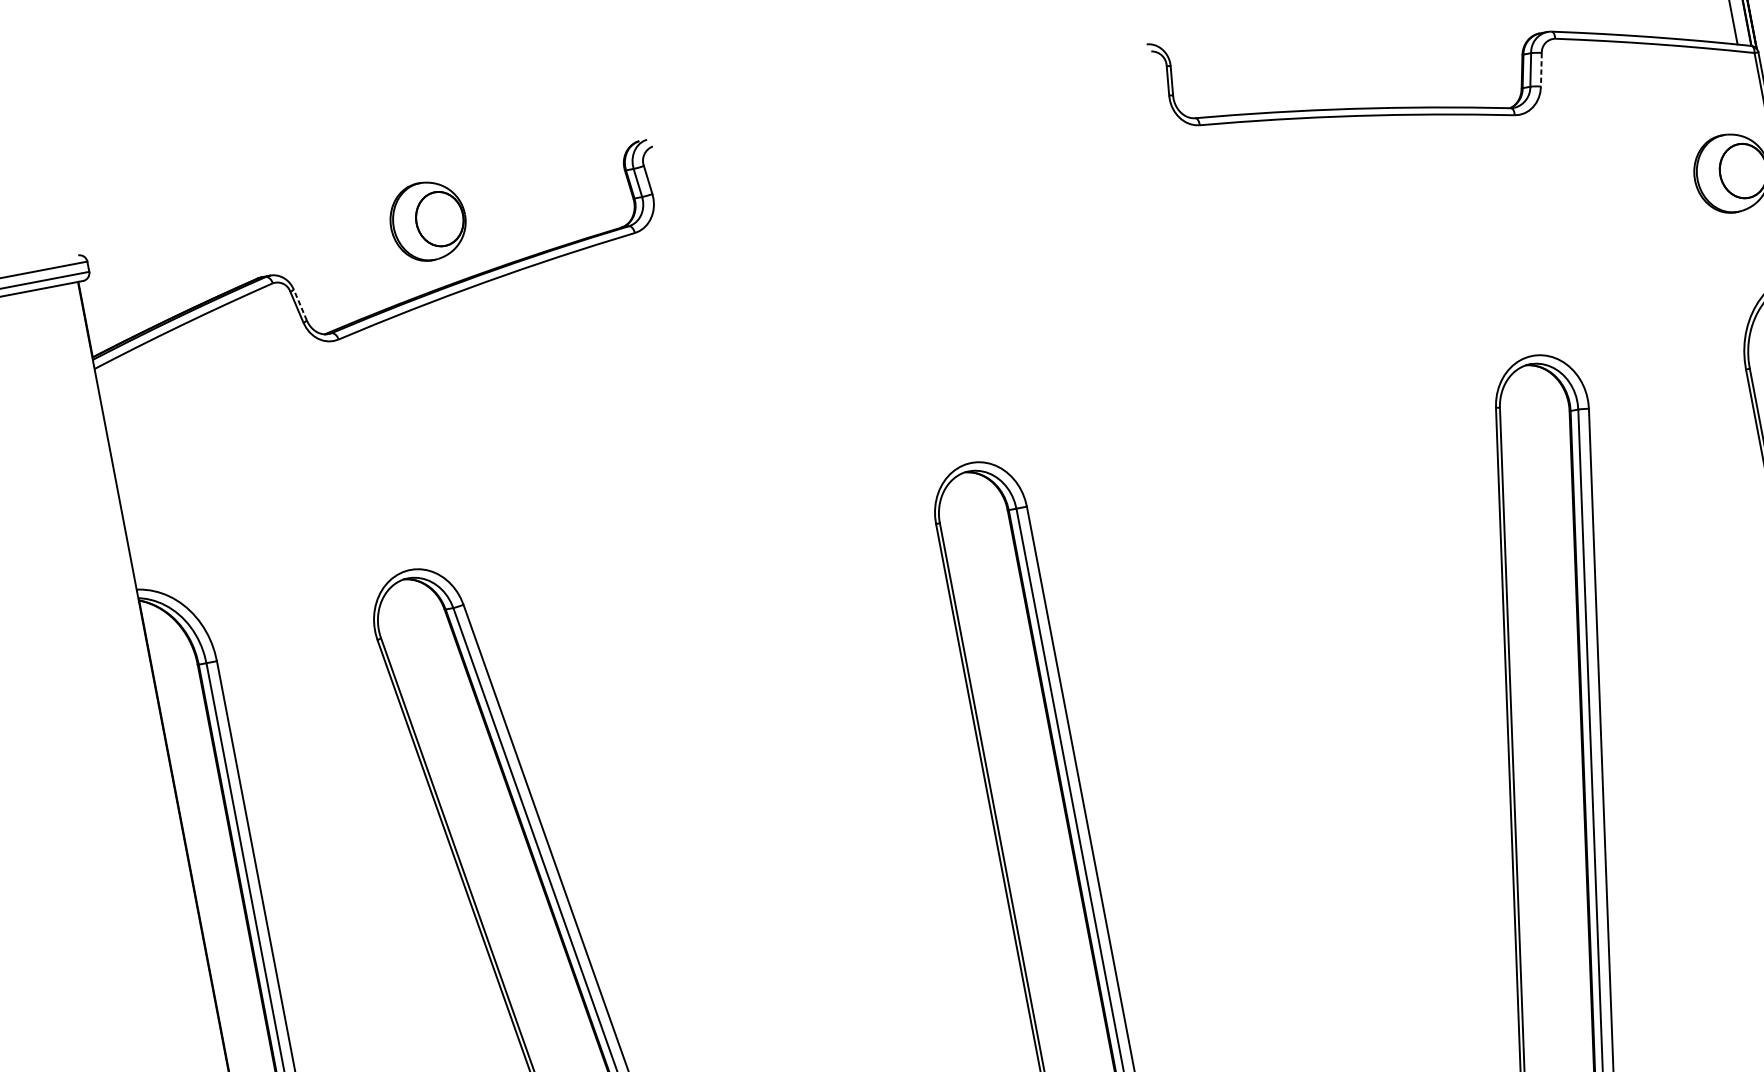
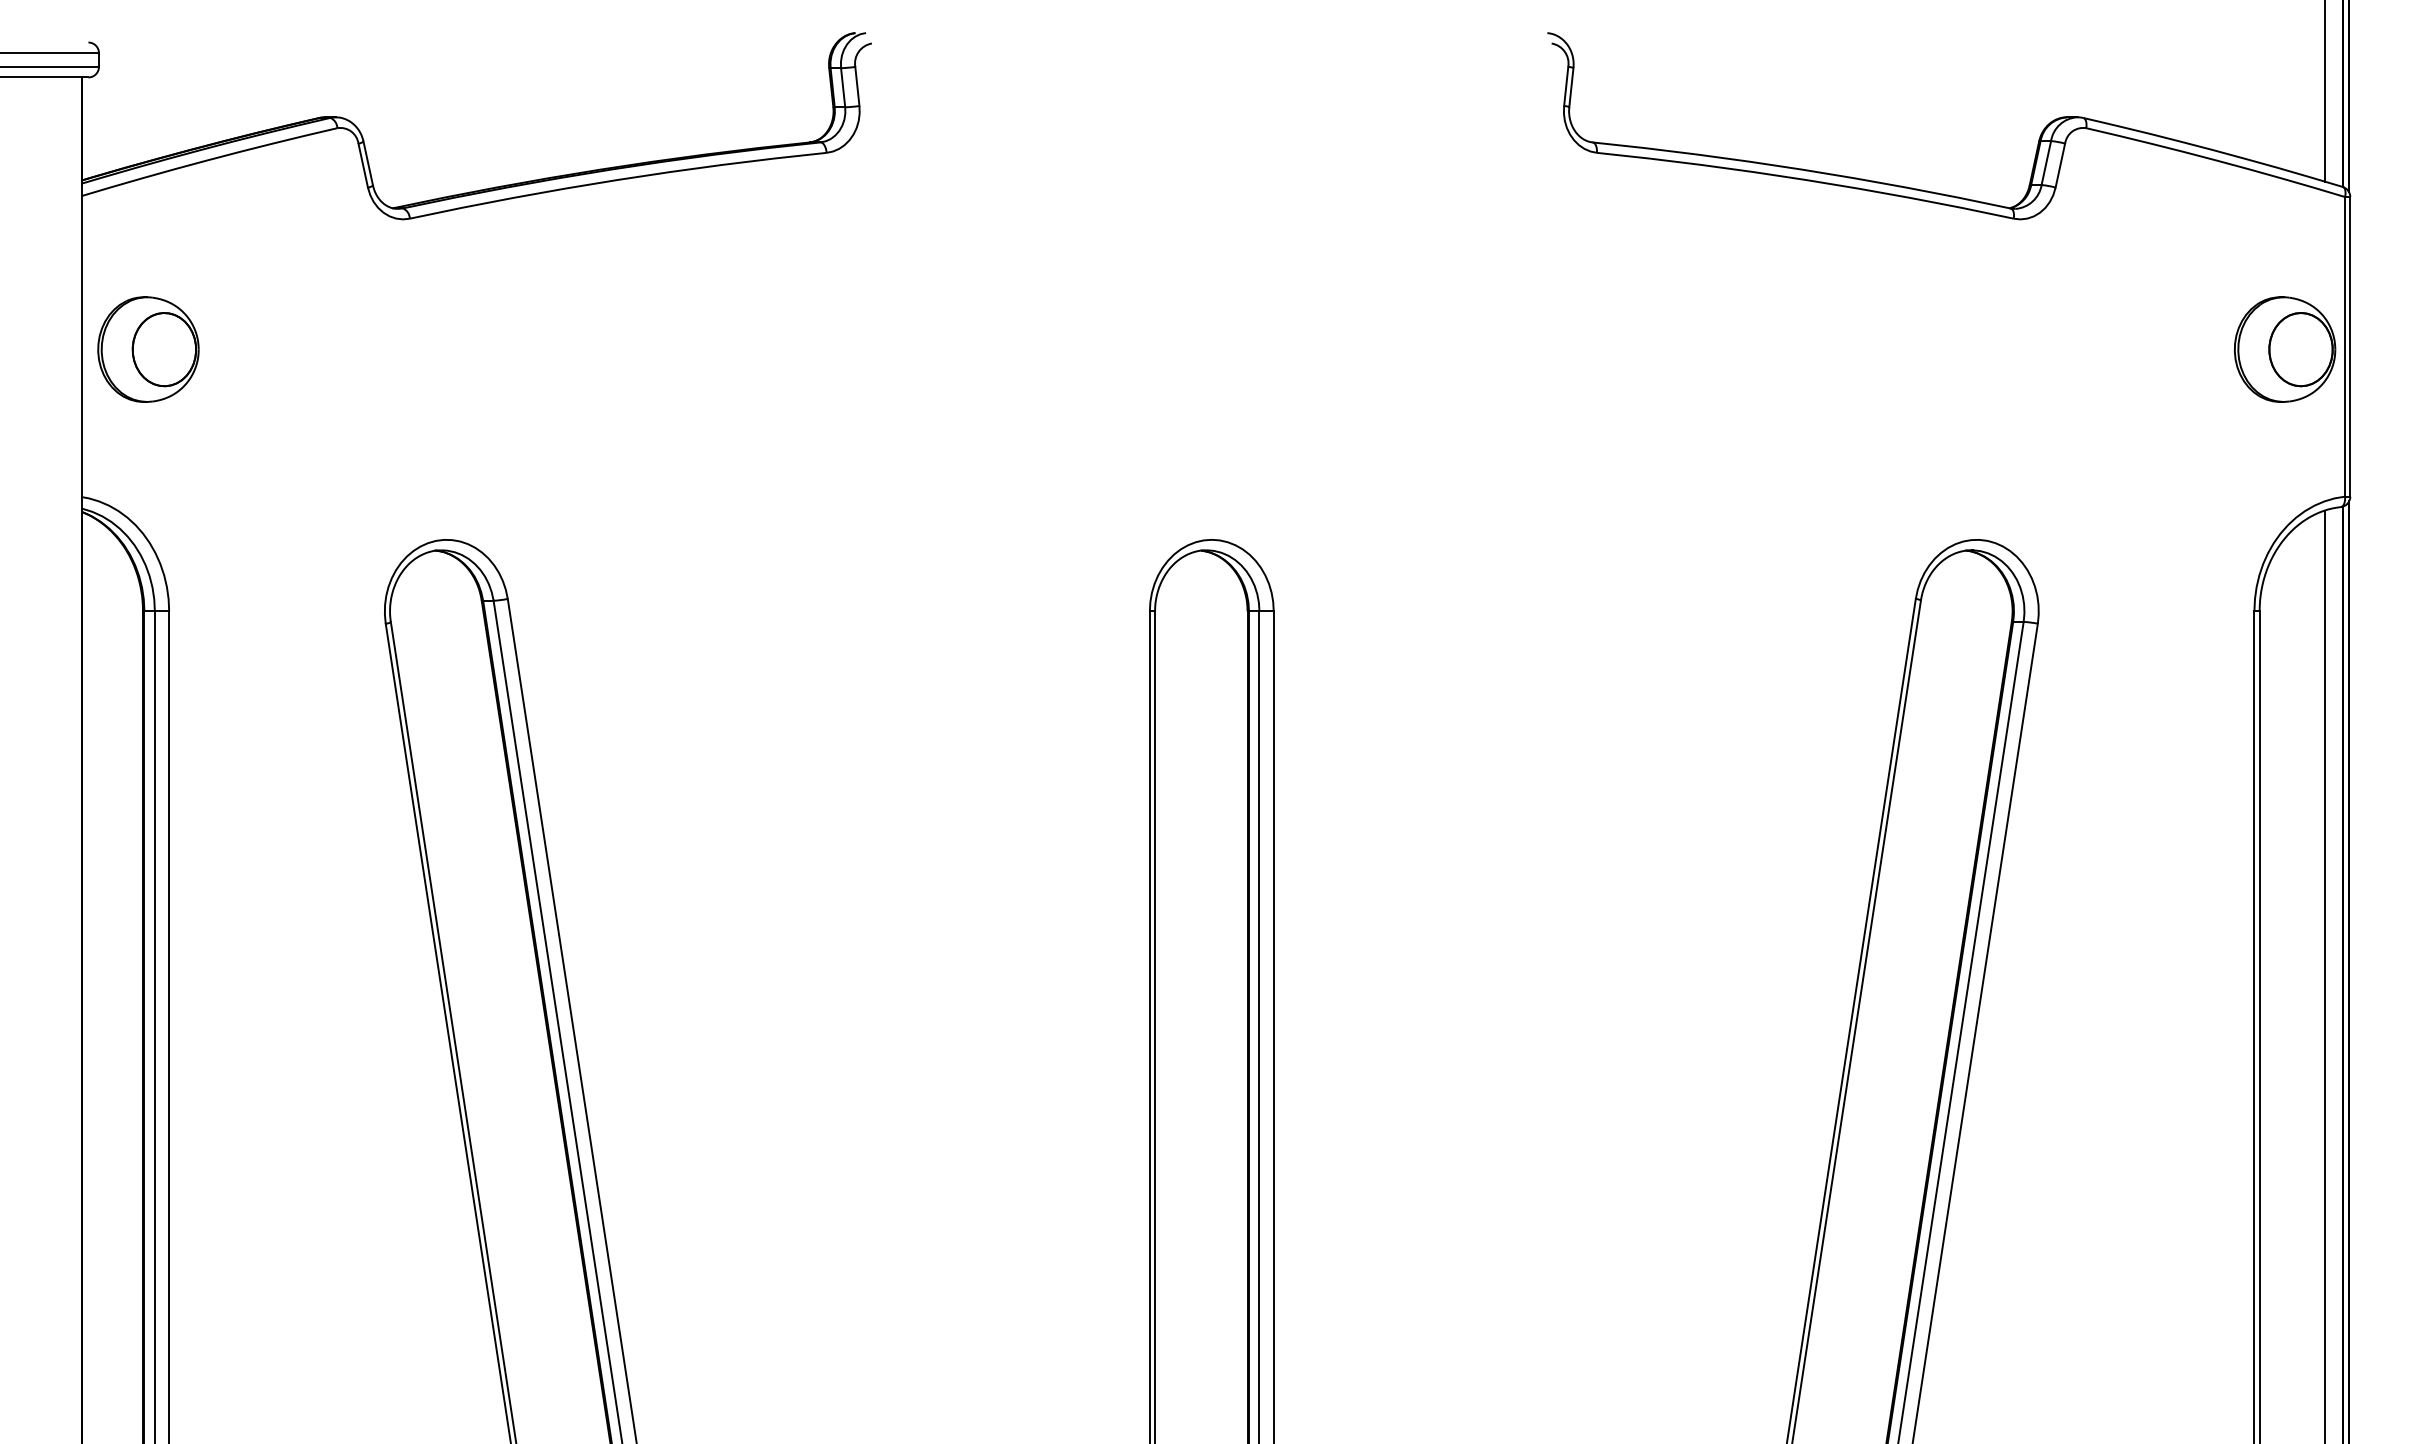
line: (1541, 70) -> (2060, 166), dashed -> solid
part: (428, 221) -> (148, 349), moved
line: (300, 304) -> (368, 163), dashed -> solid

